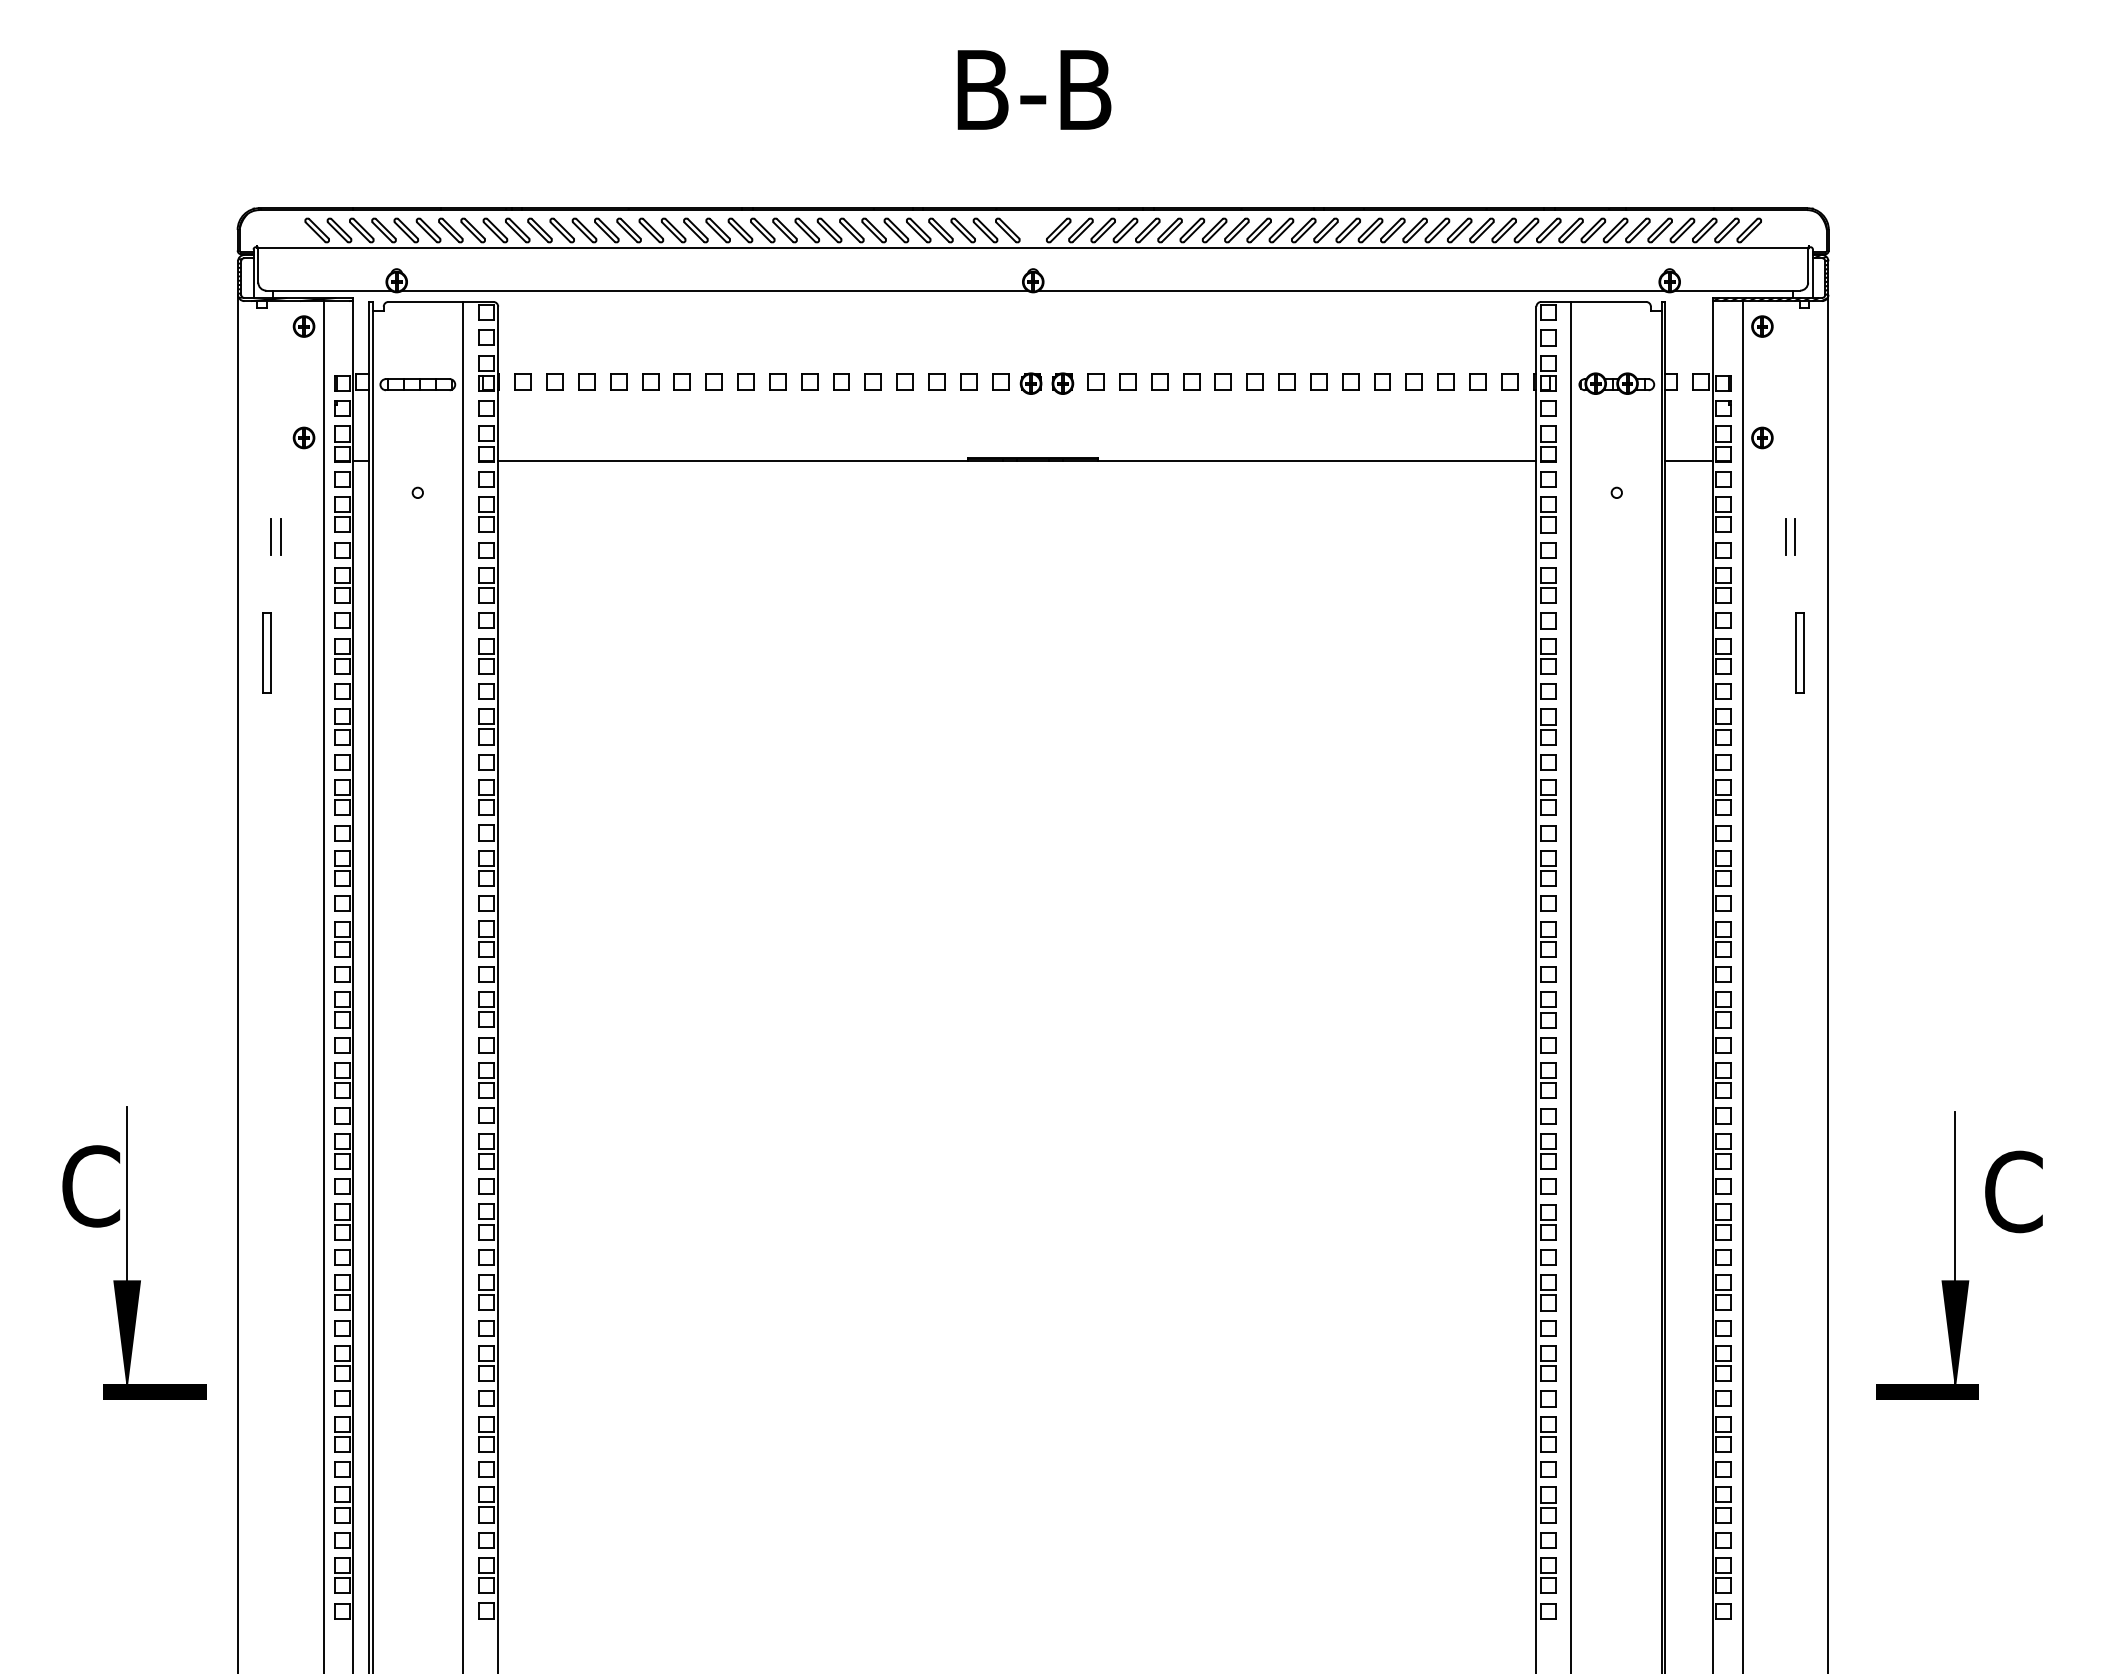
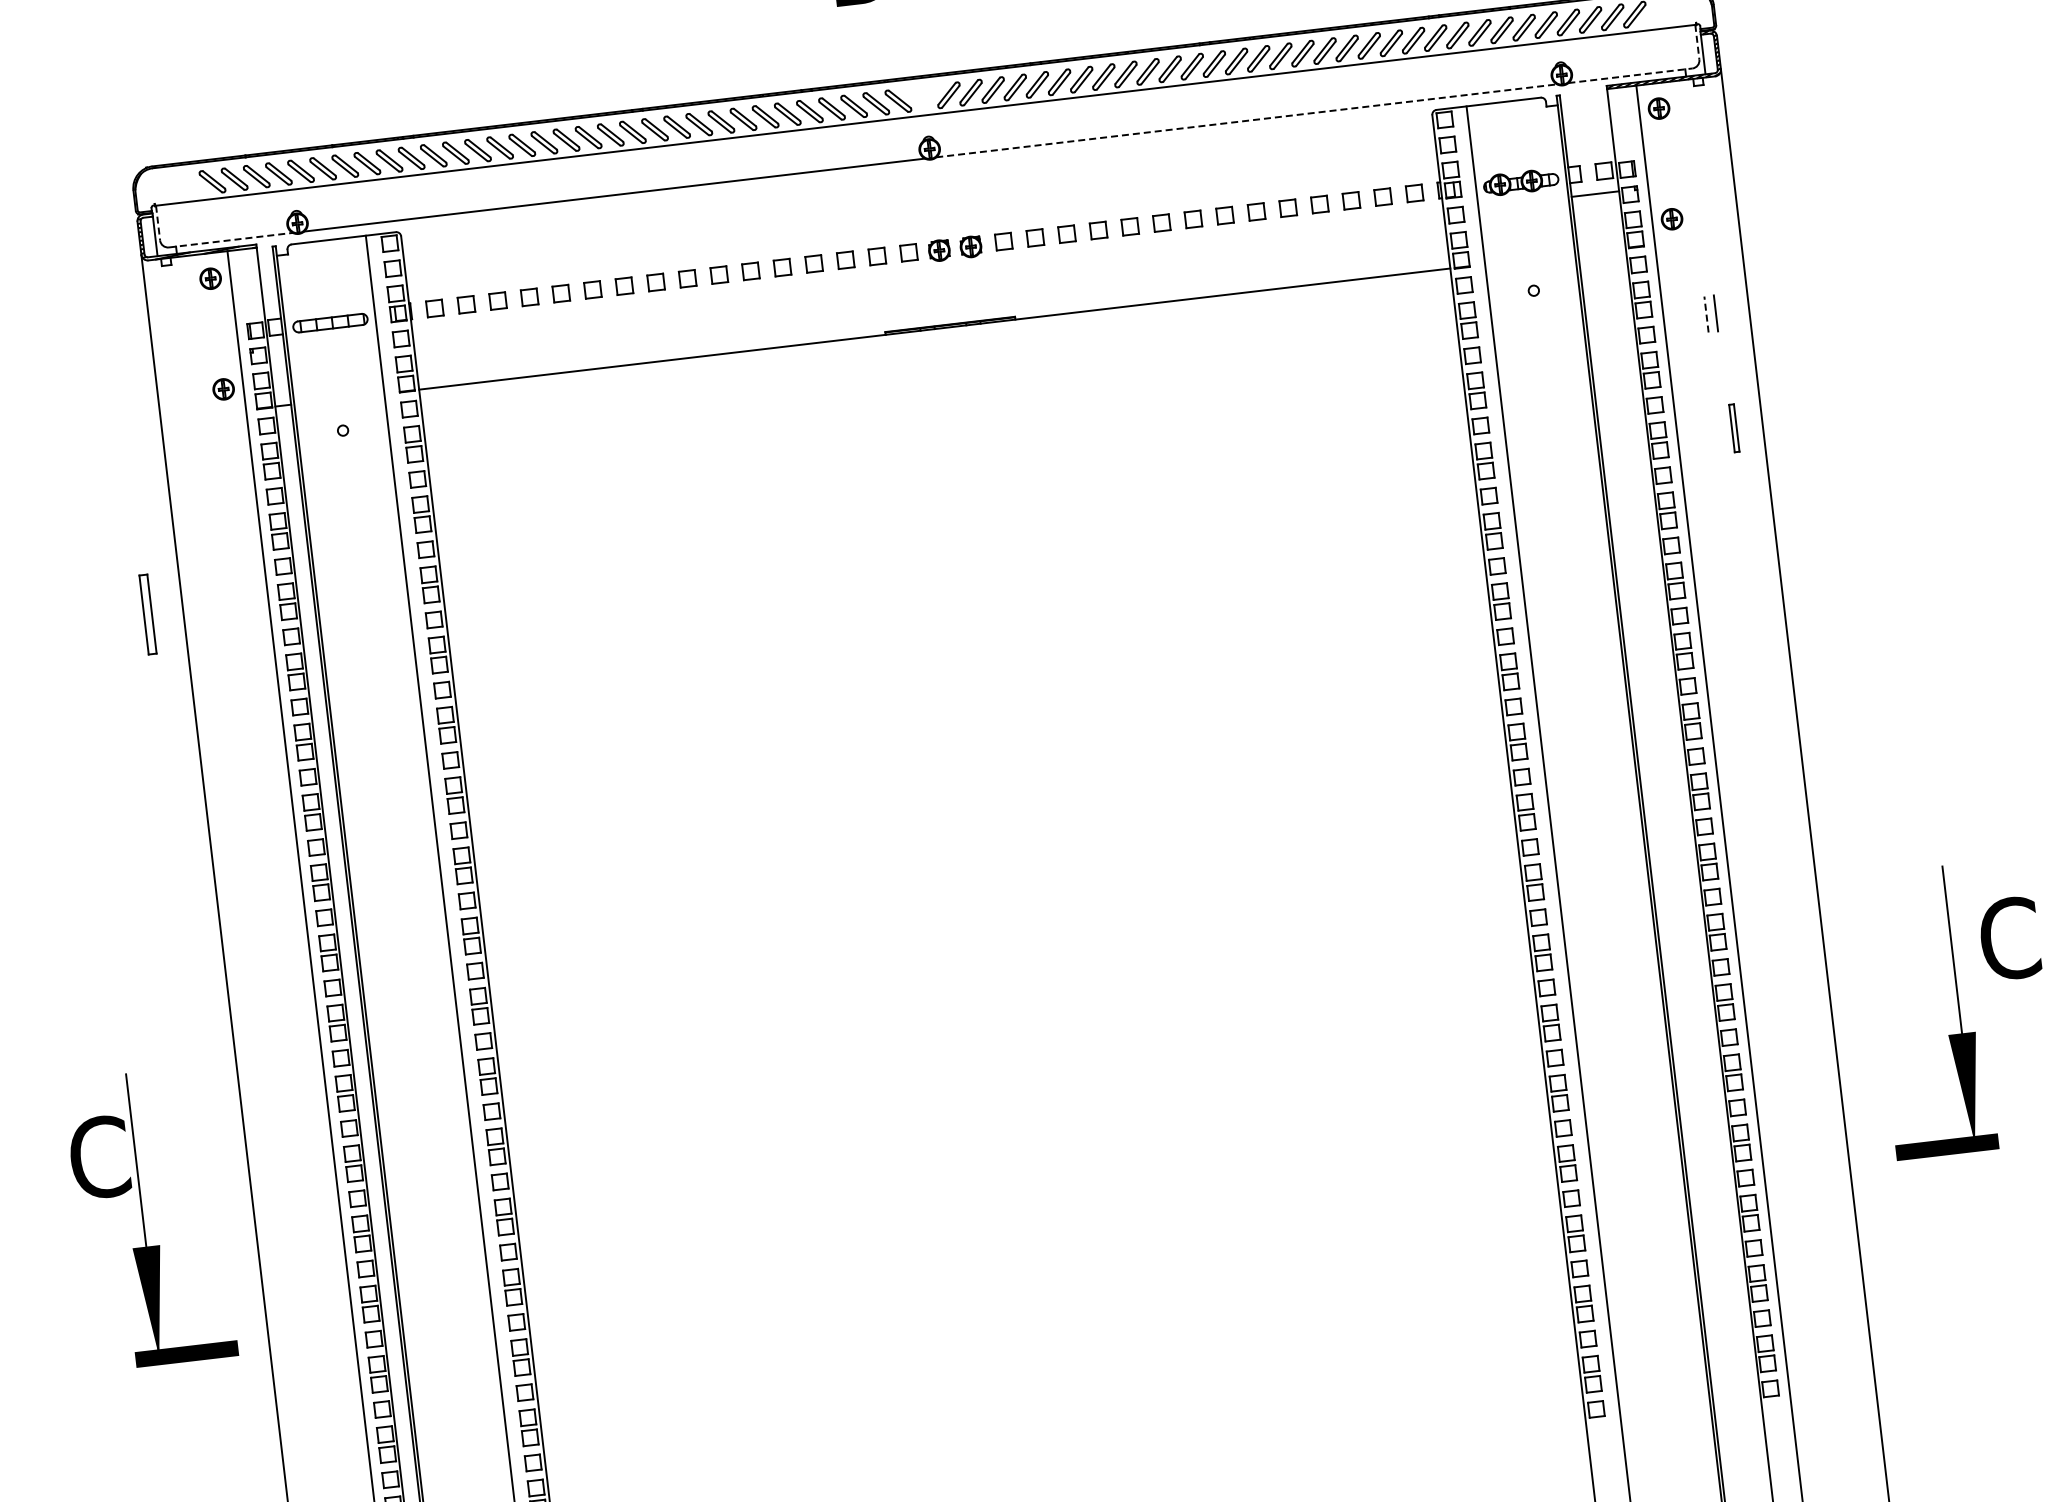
line: (258, 265) -> (158, 223), solid -> dashed
line: (1808, 265) -> (1697, 42), solid -> dashed
line: (329, 290) -> (231, 239), solid -> dashed
line: (1351, 290) -> (1246, 120), solid -> dashed
line: (1738, 290) -> (1631, 75), solid -> dashed
line: (1689, 461) -> (1595, 194), moved
line: (271, 536) -> (202, 491), removed
line: (280, 536) -> (211, 489), removed
line: (1785, 536) -> (1706, 314), solid -> dashed
part: (266, 652) -> (147, 614), moved
part: (1799, 652) -> (1733, 427), size x0.6

